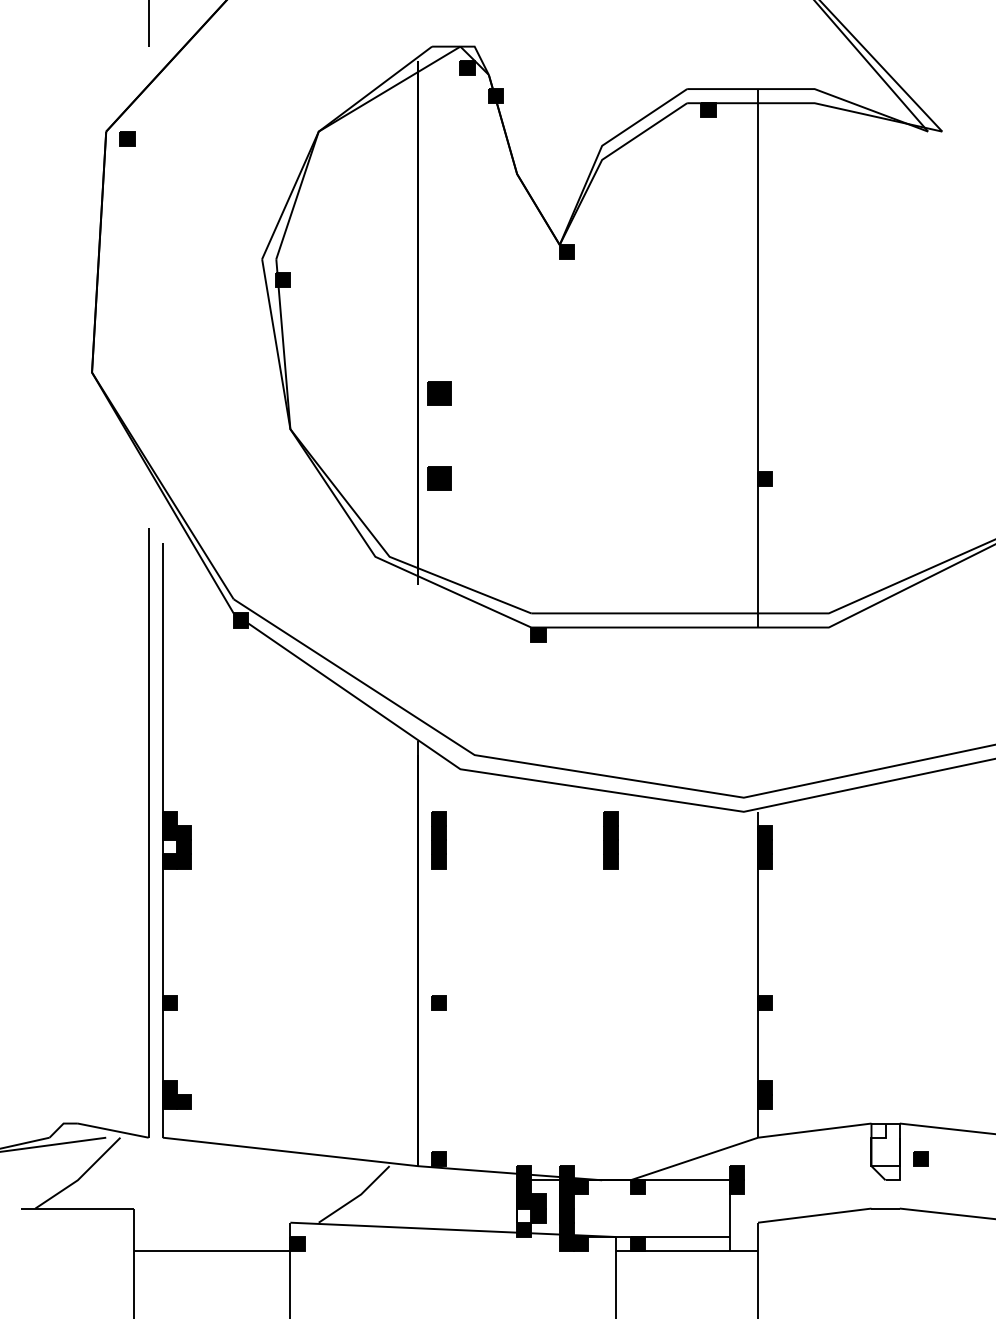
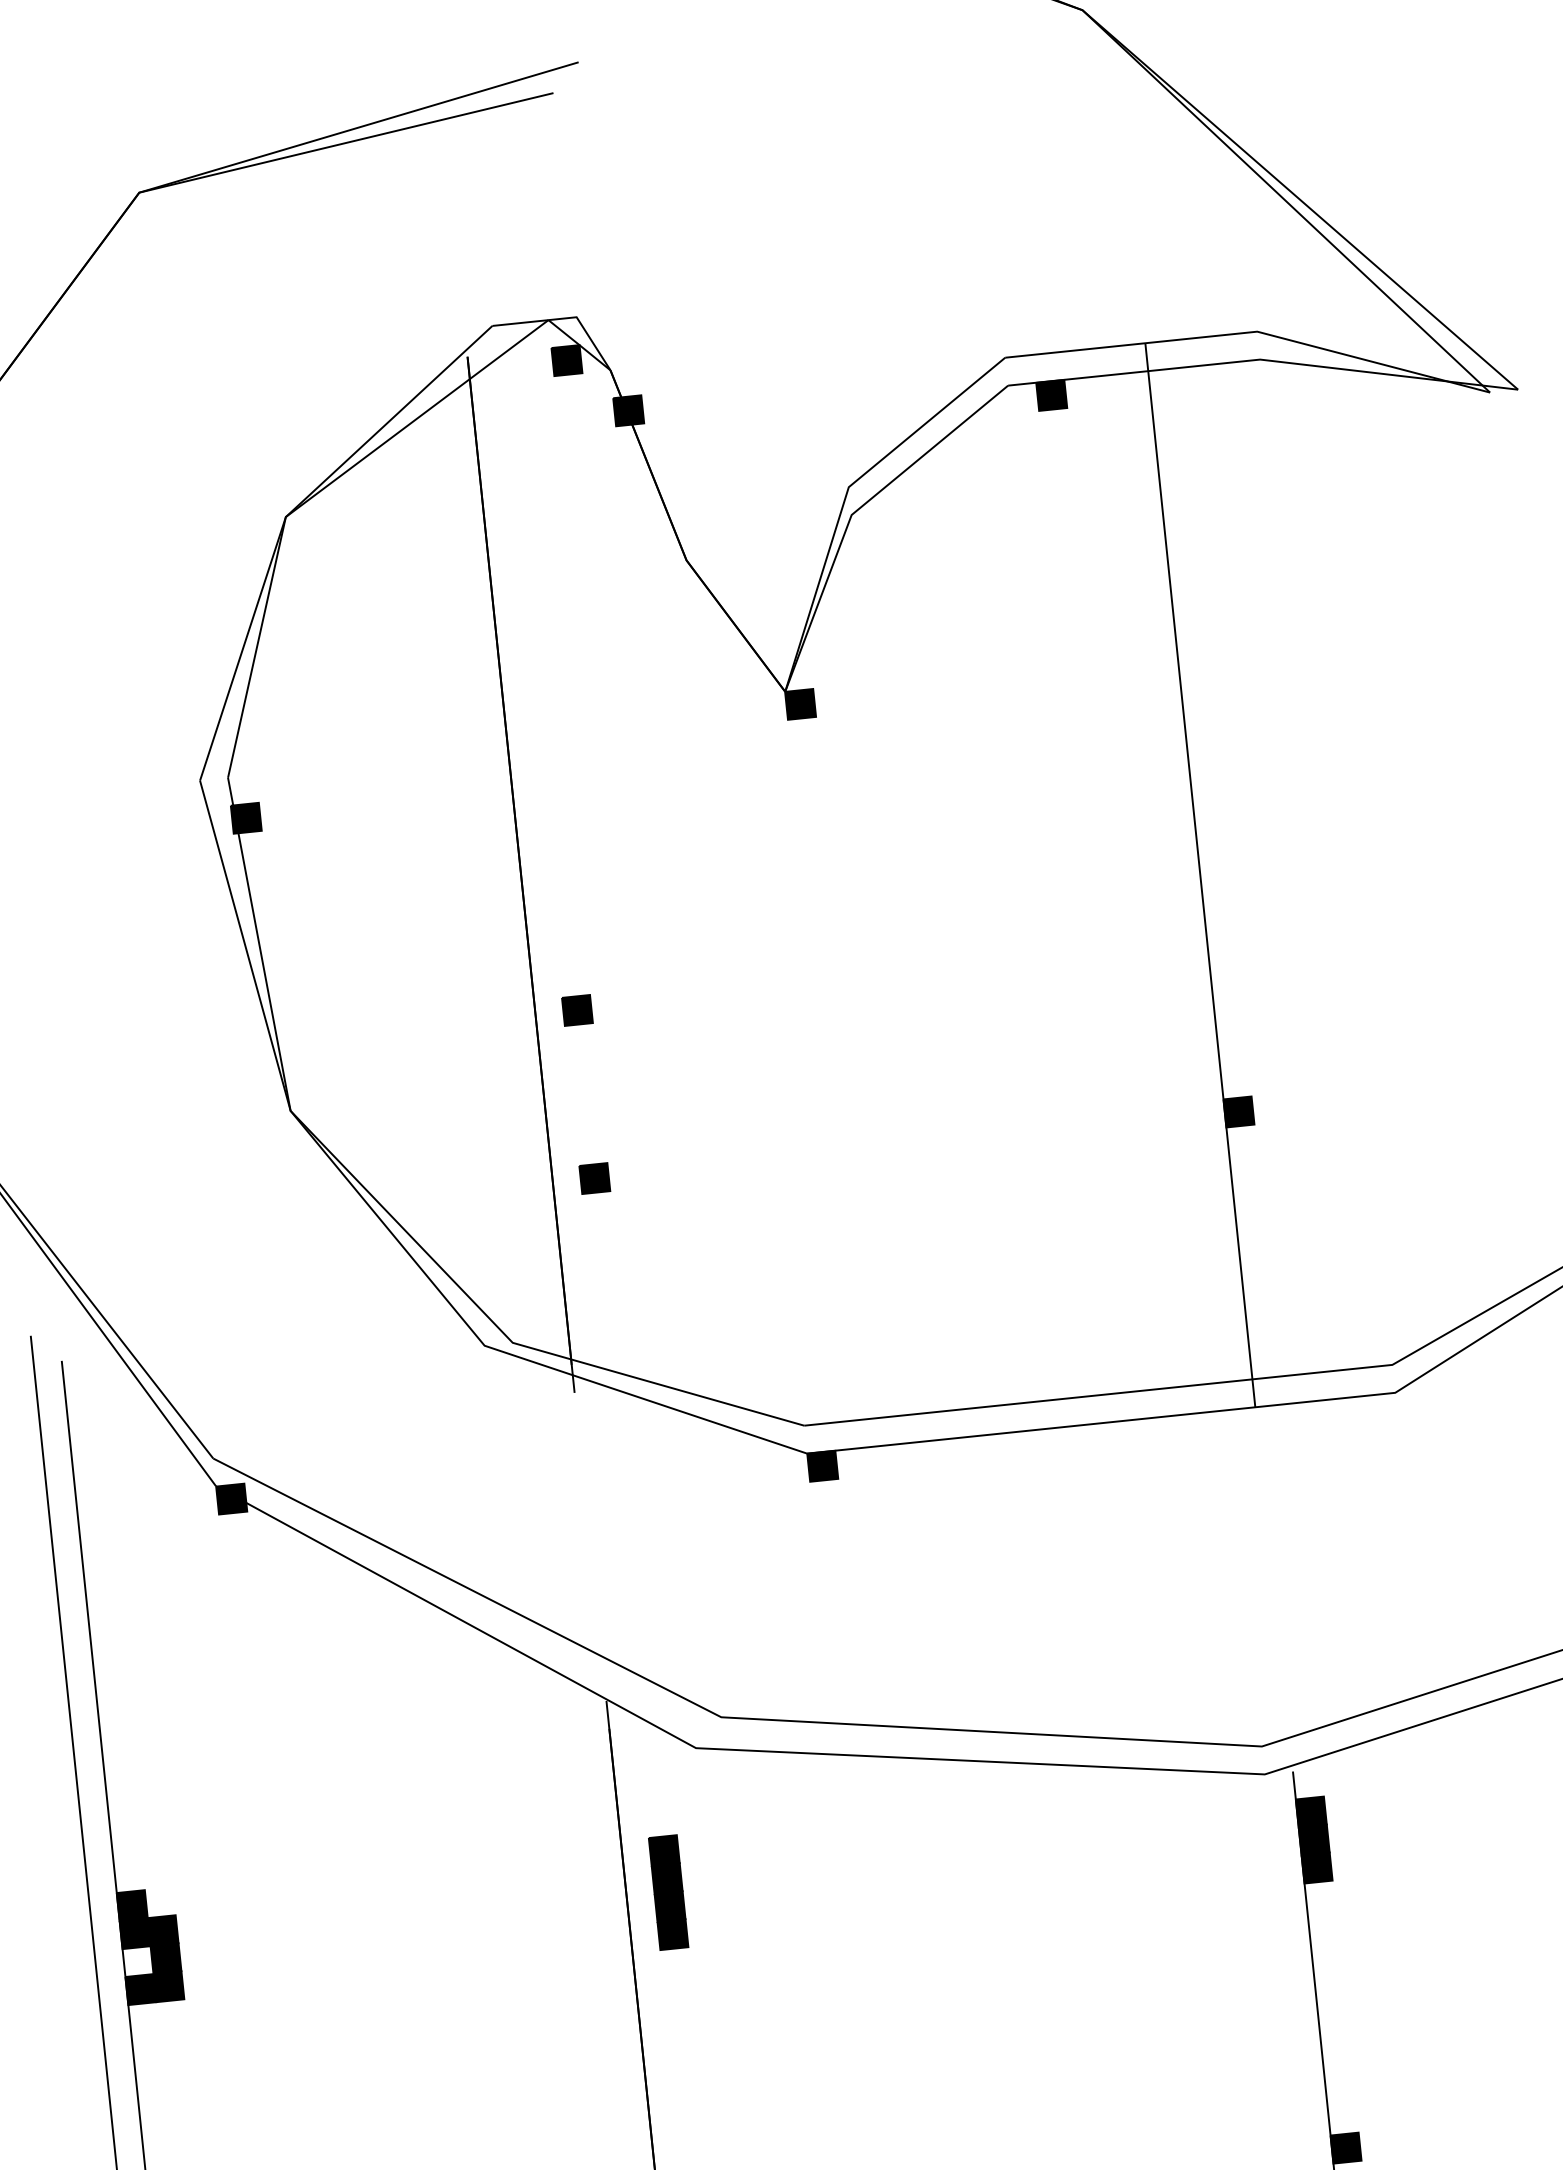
part: (438, 393) -> (575, 1010), size x0.62
part: (438, 478) -> (593, 1178), size x0.62
part: (610, 840) -> (1007, 1858), removed

